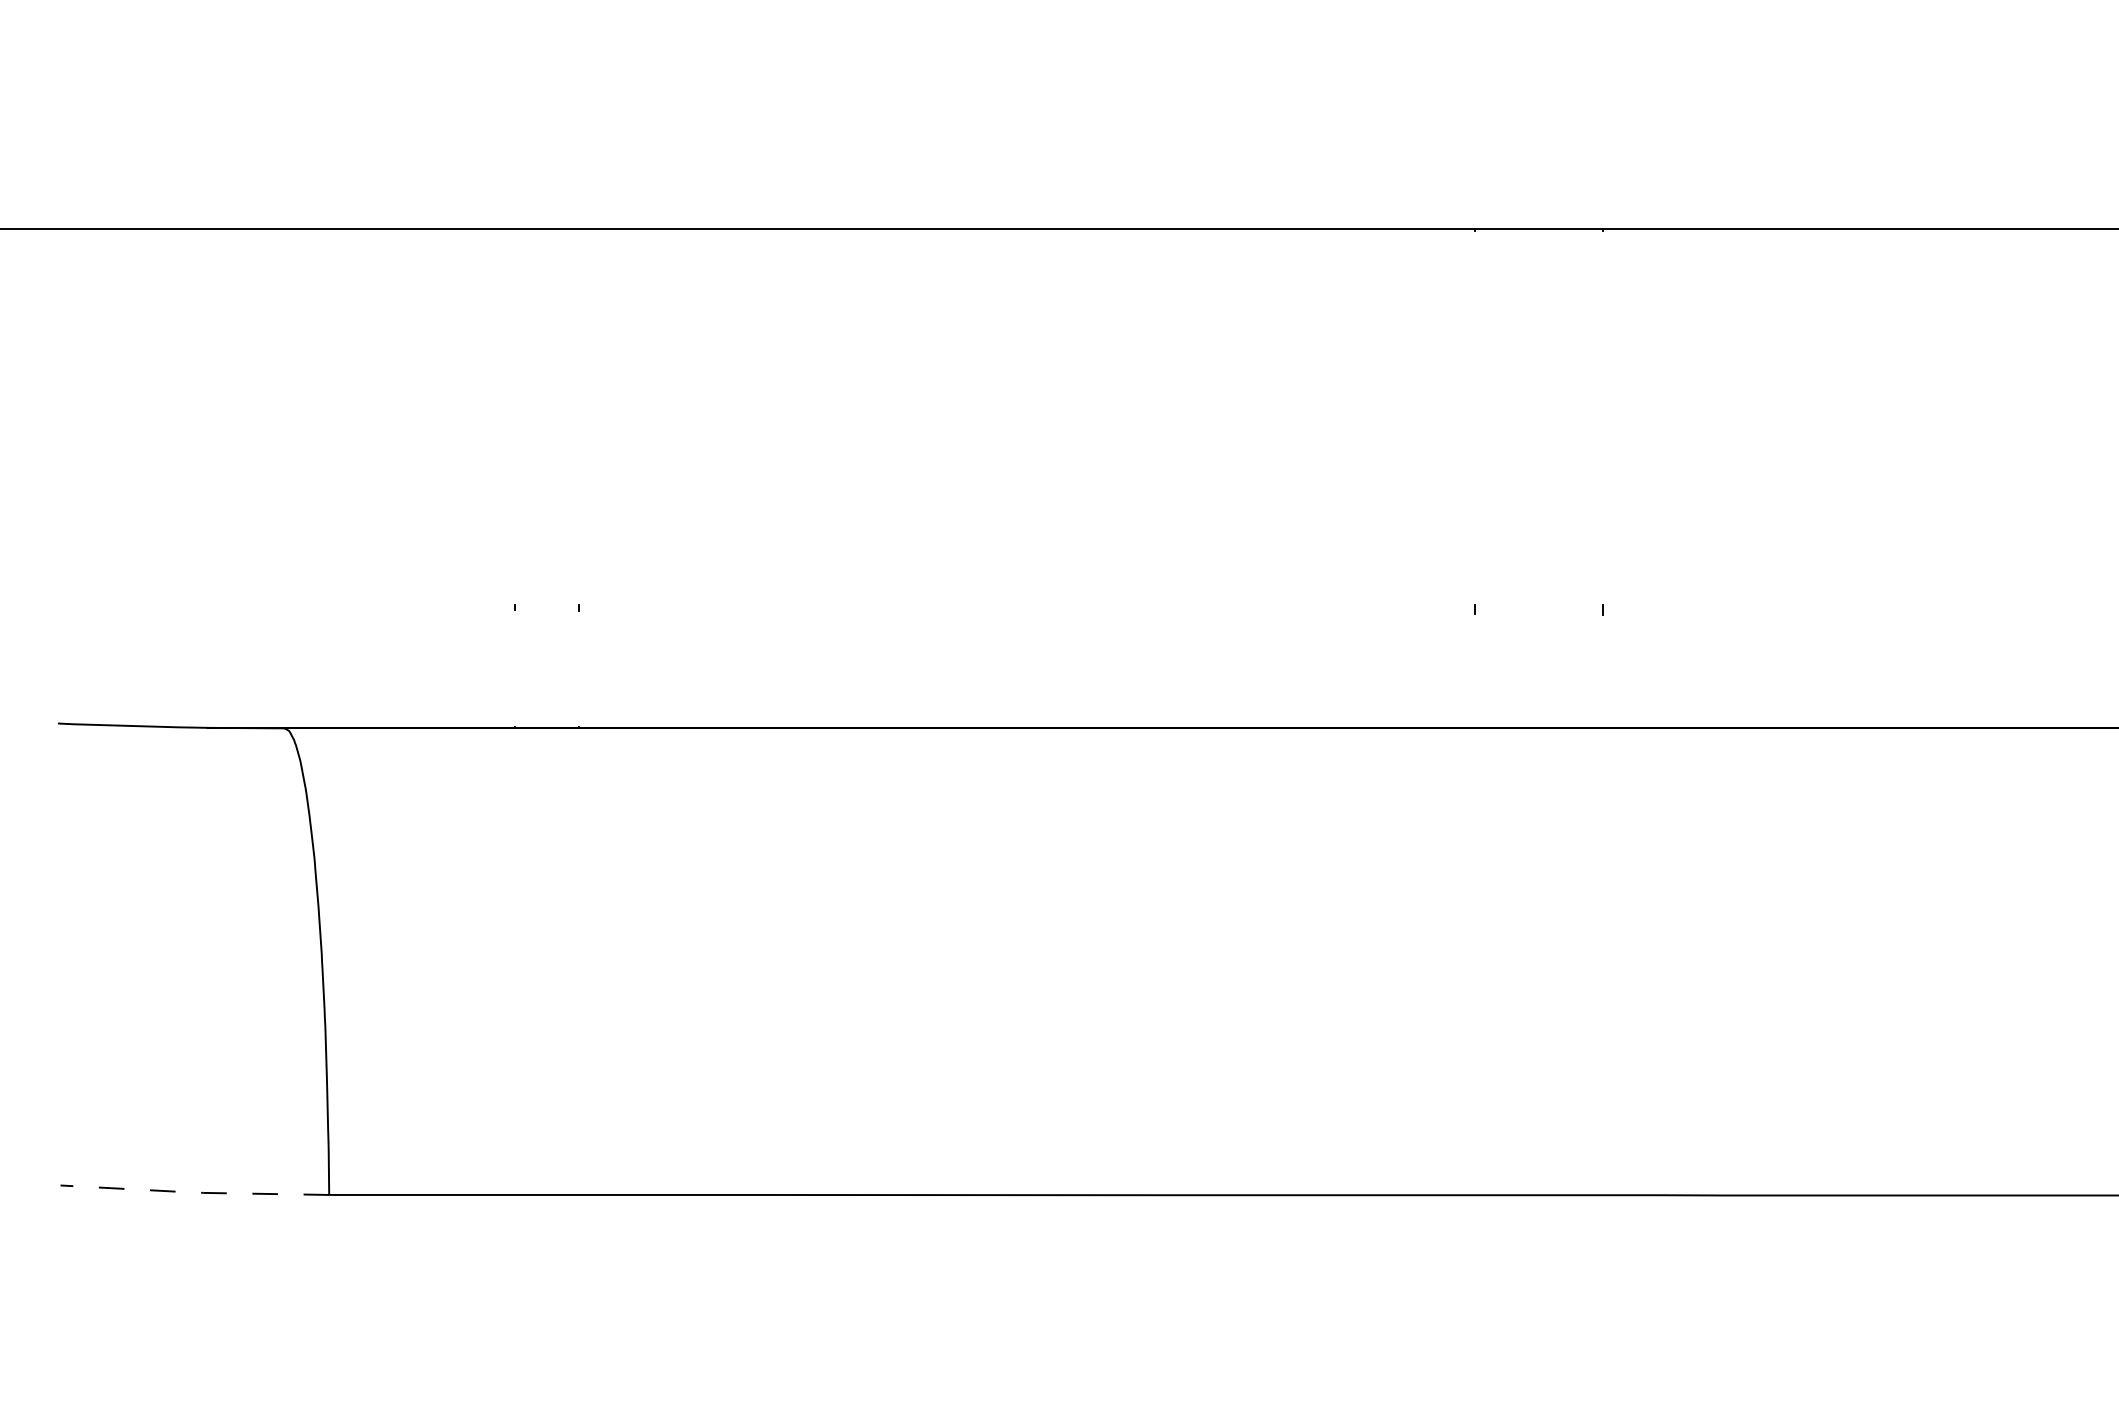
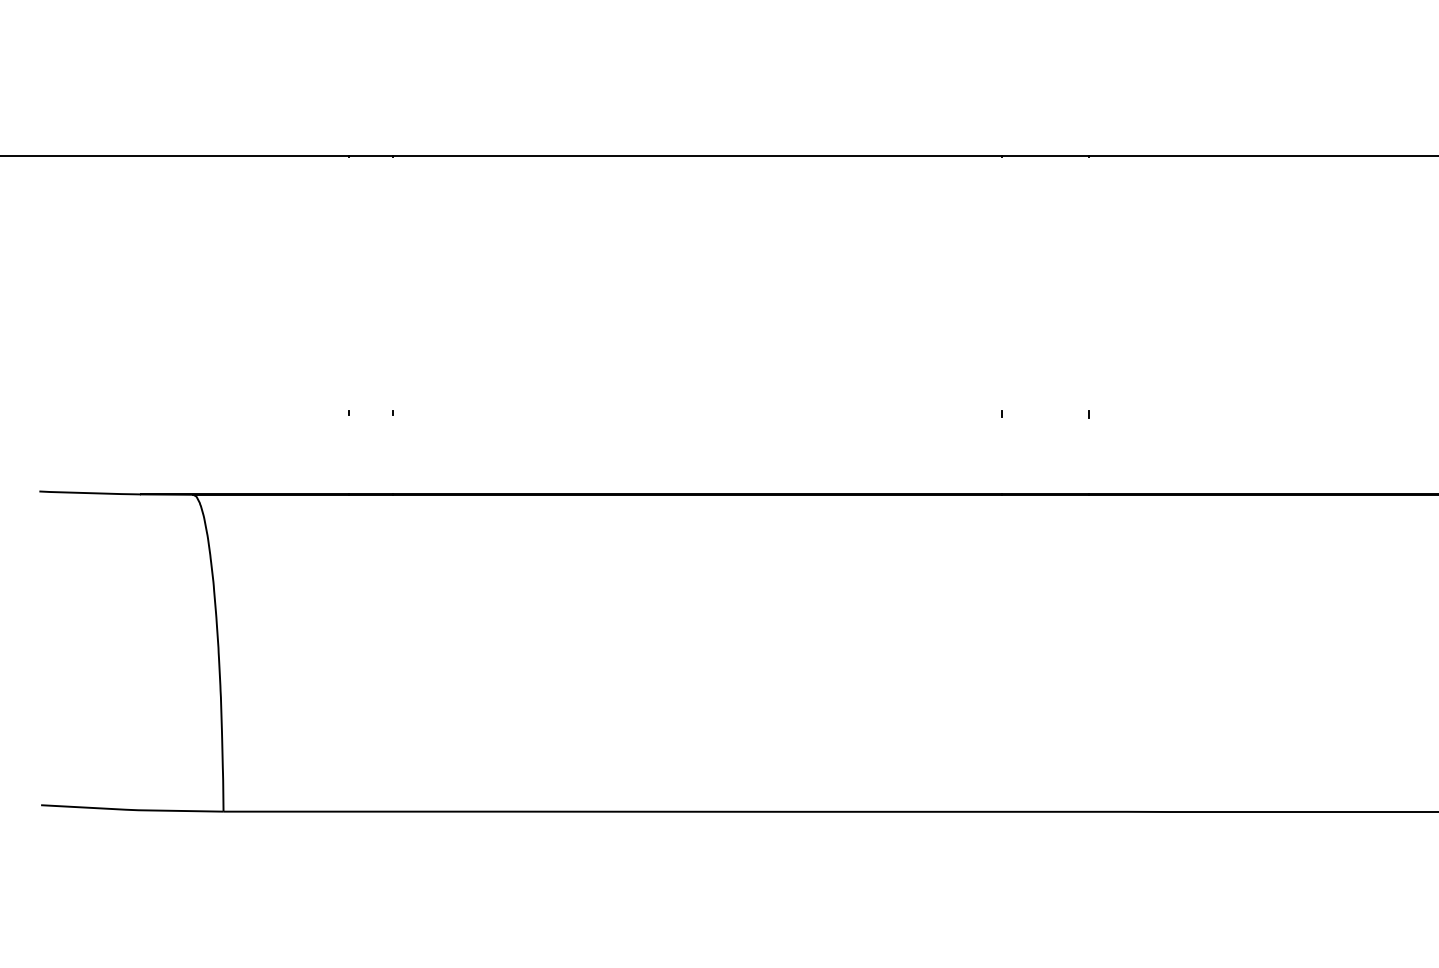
line: (195, 1193) -> (132, 810), dashed -> solid

